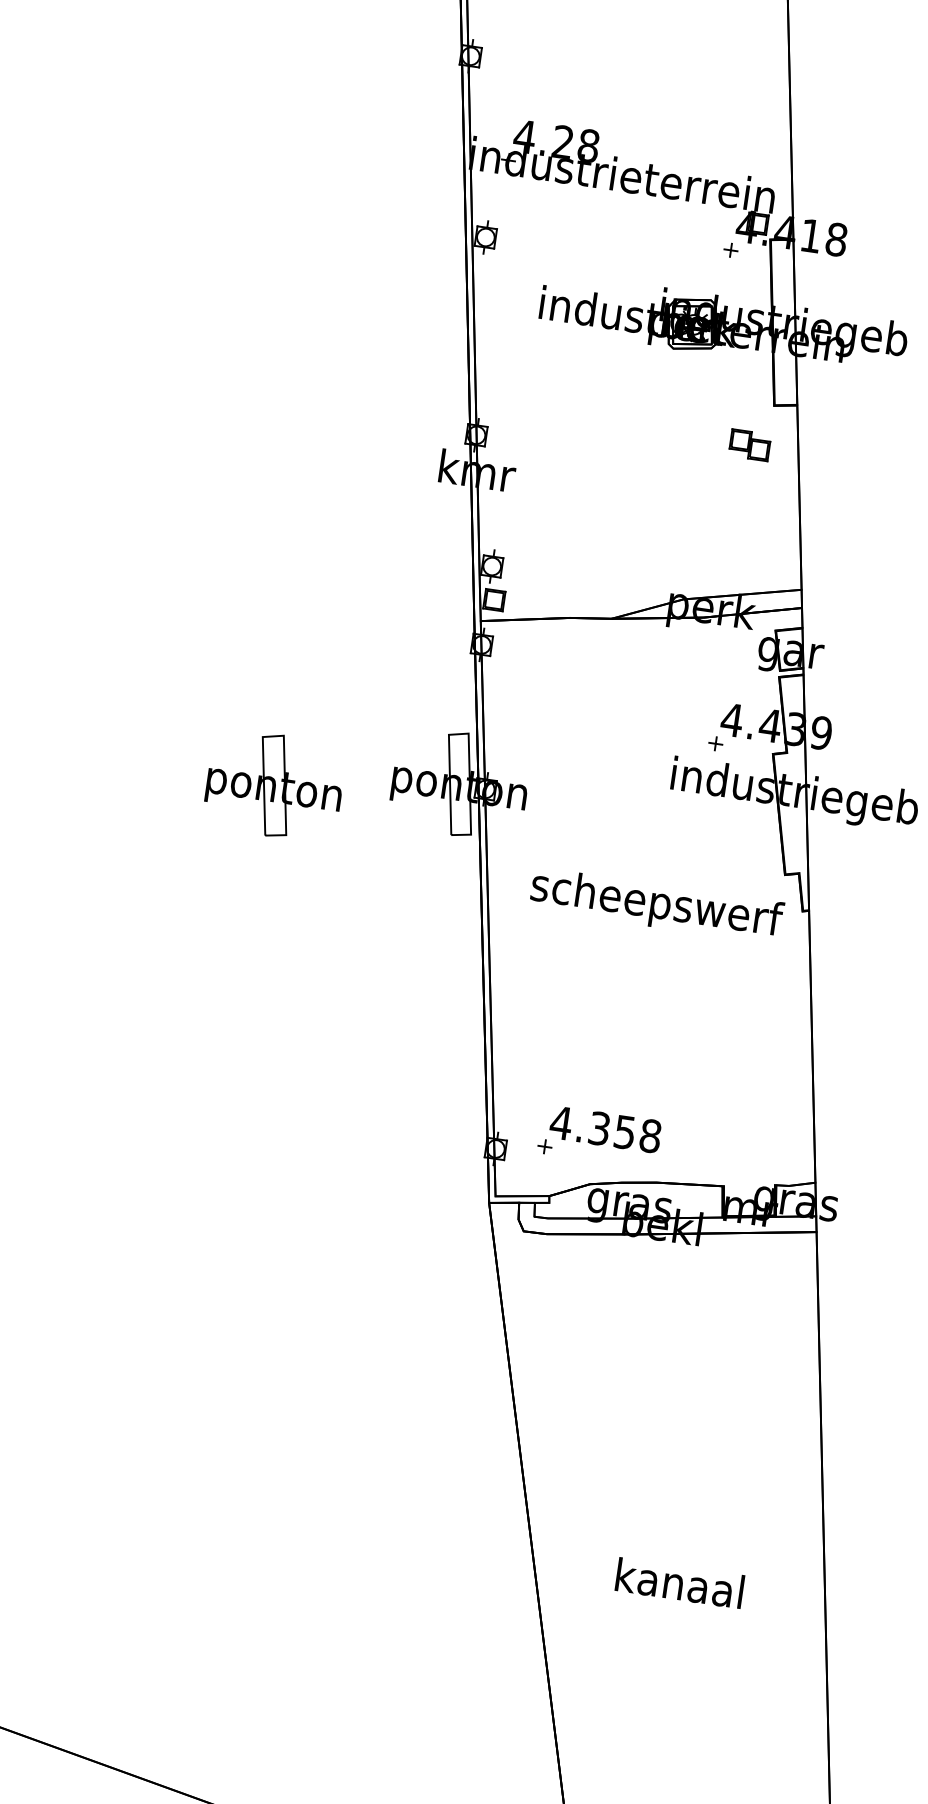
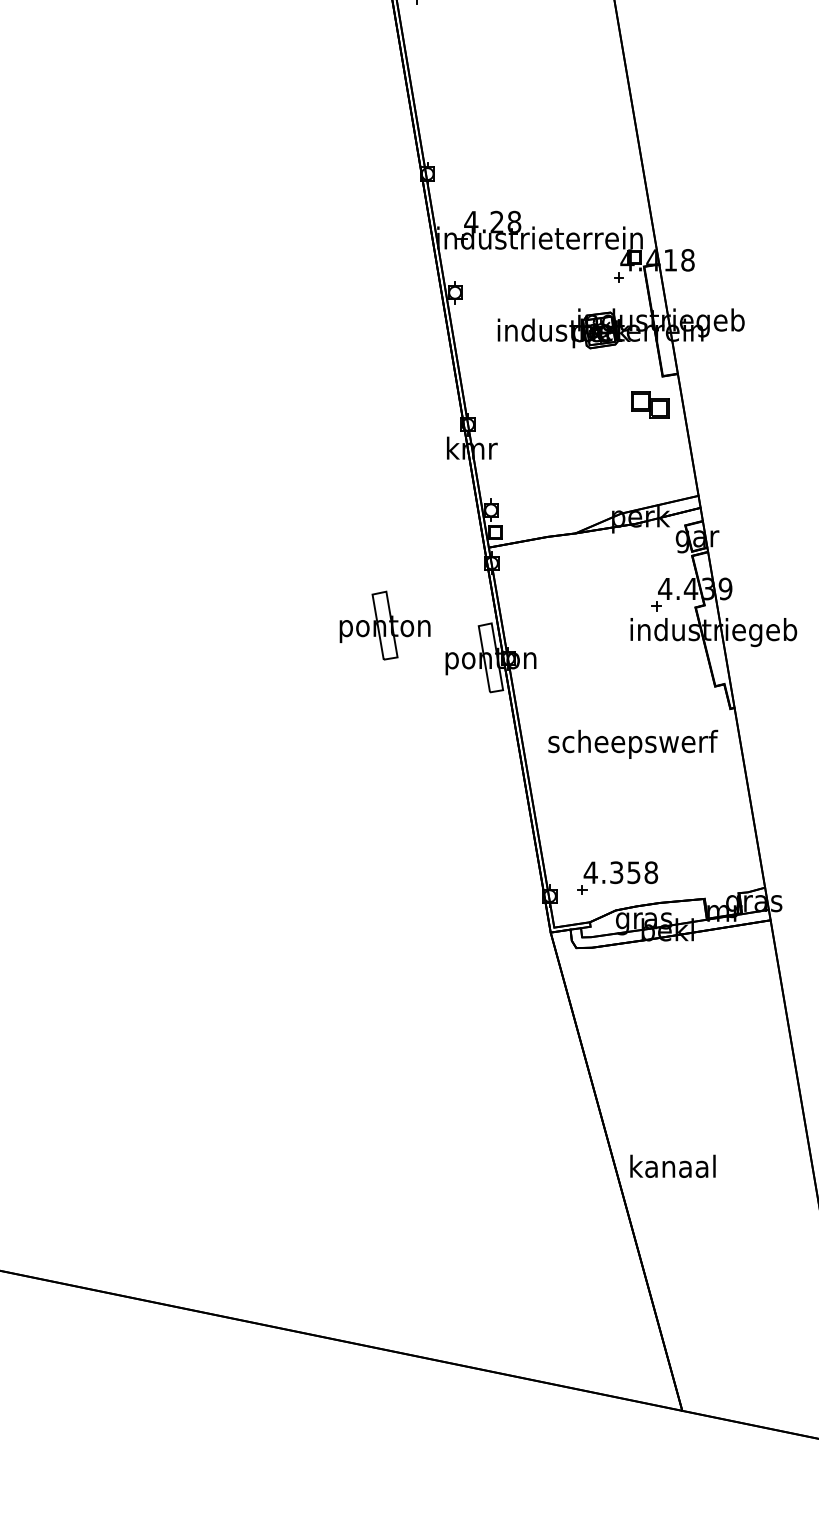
part: (750, 444) -> (650, 404), size x1.4
part: (273, 785) -> (384, 625), moved
text: (657, 904) -> (633, 743), moved
text: (679, 1581) -> (672, 1165), moved

